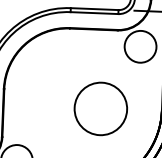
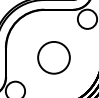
circle: (100, 108) -> (53, 57), moved

